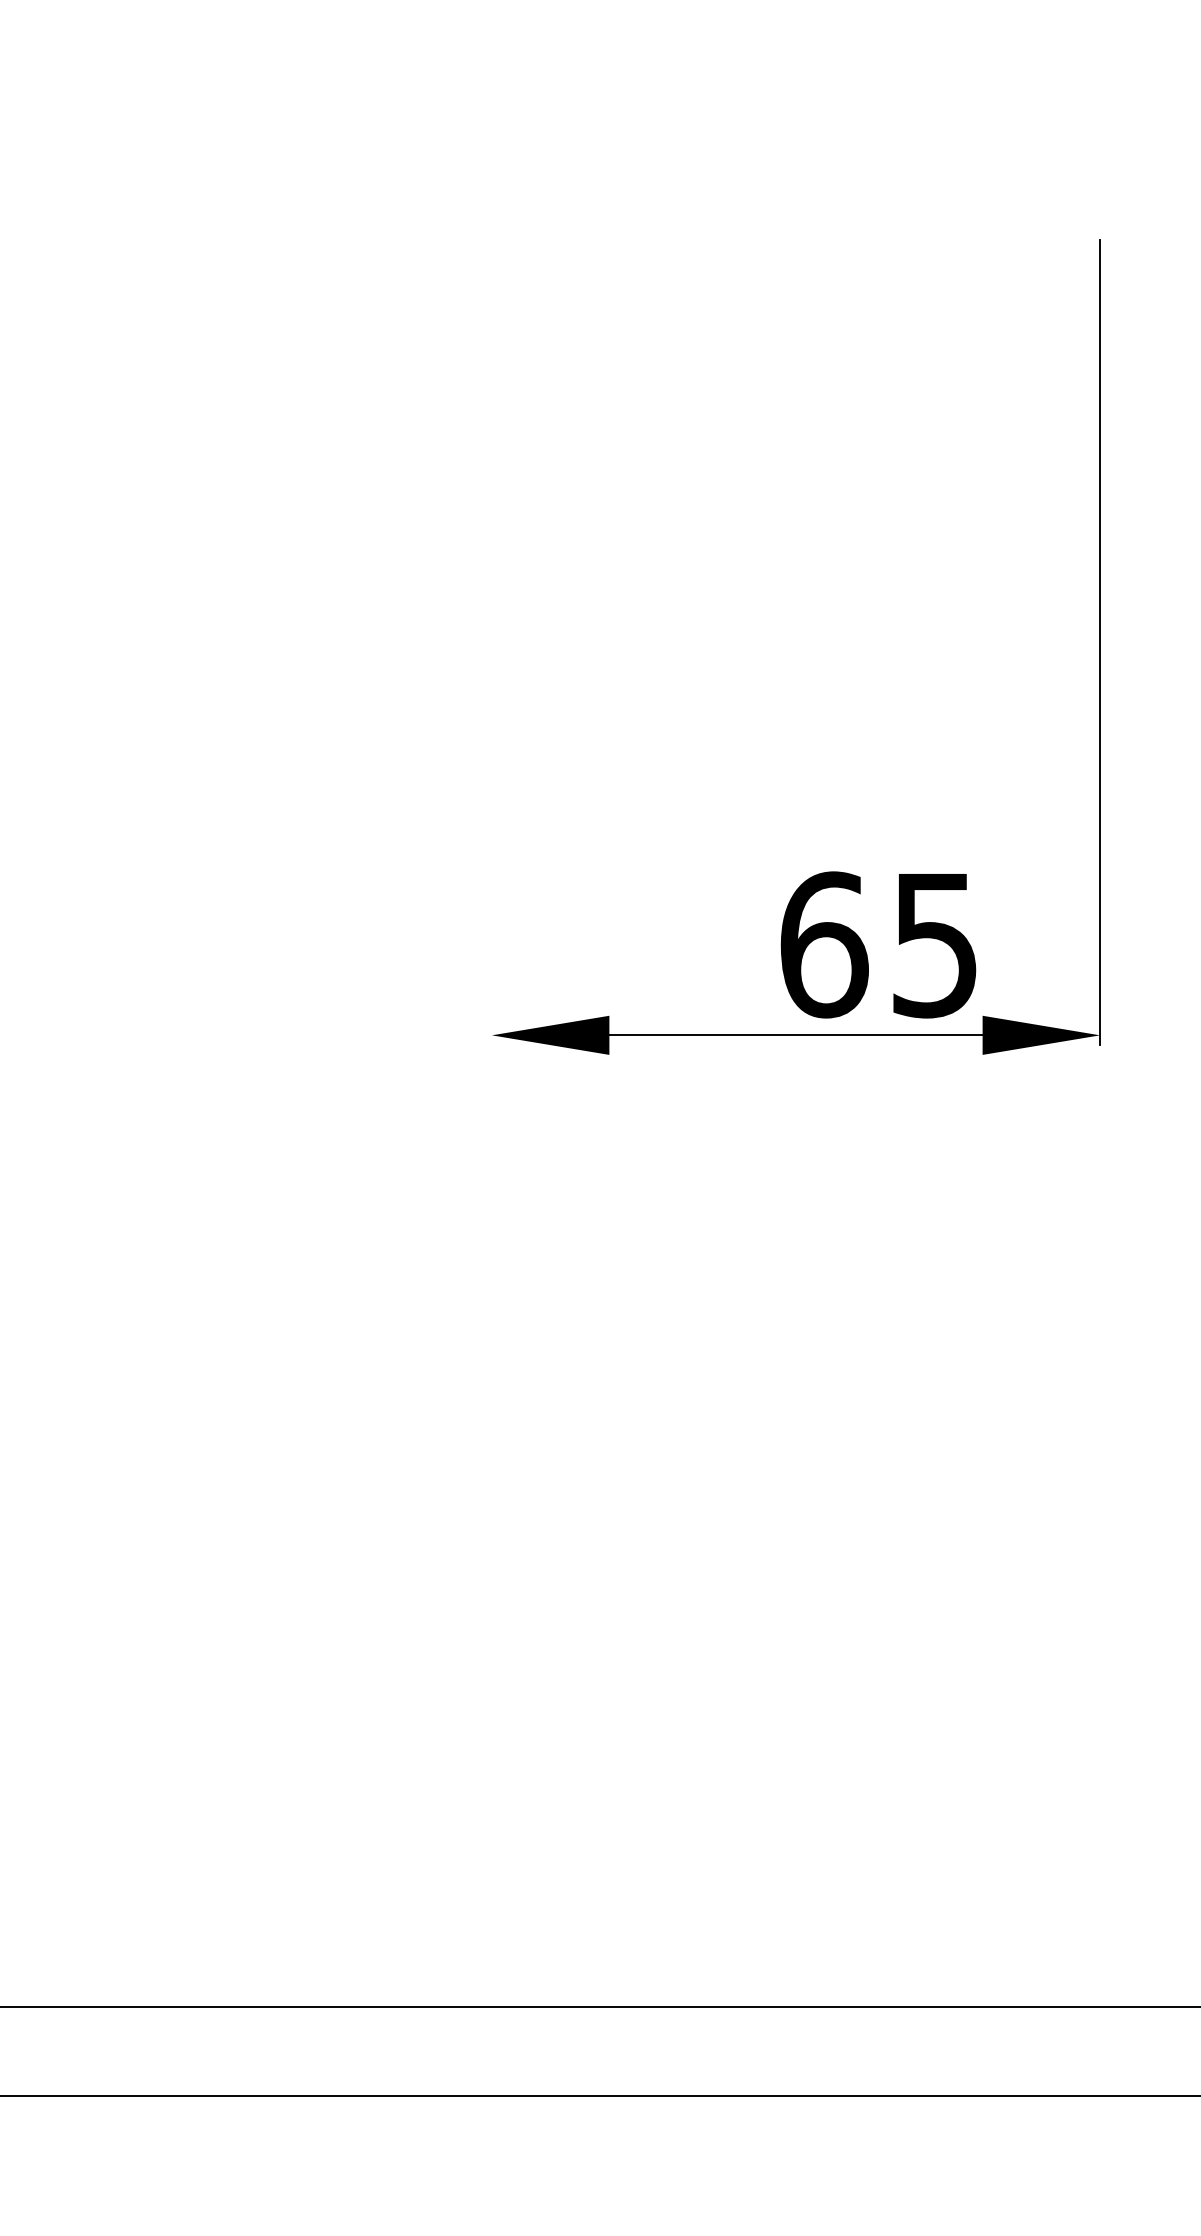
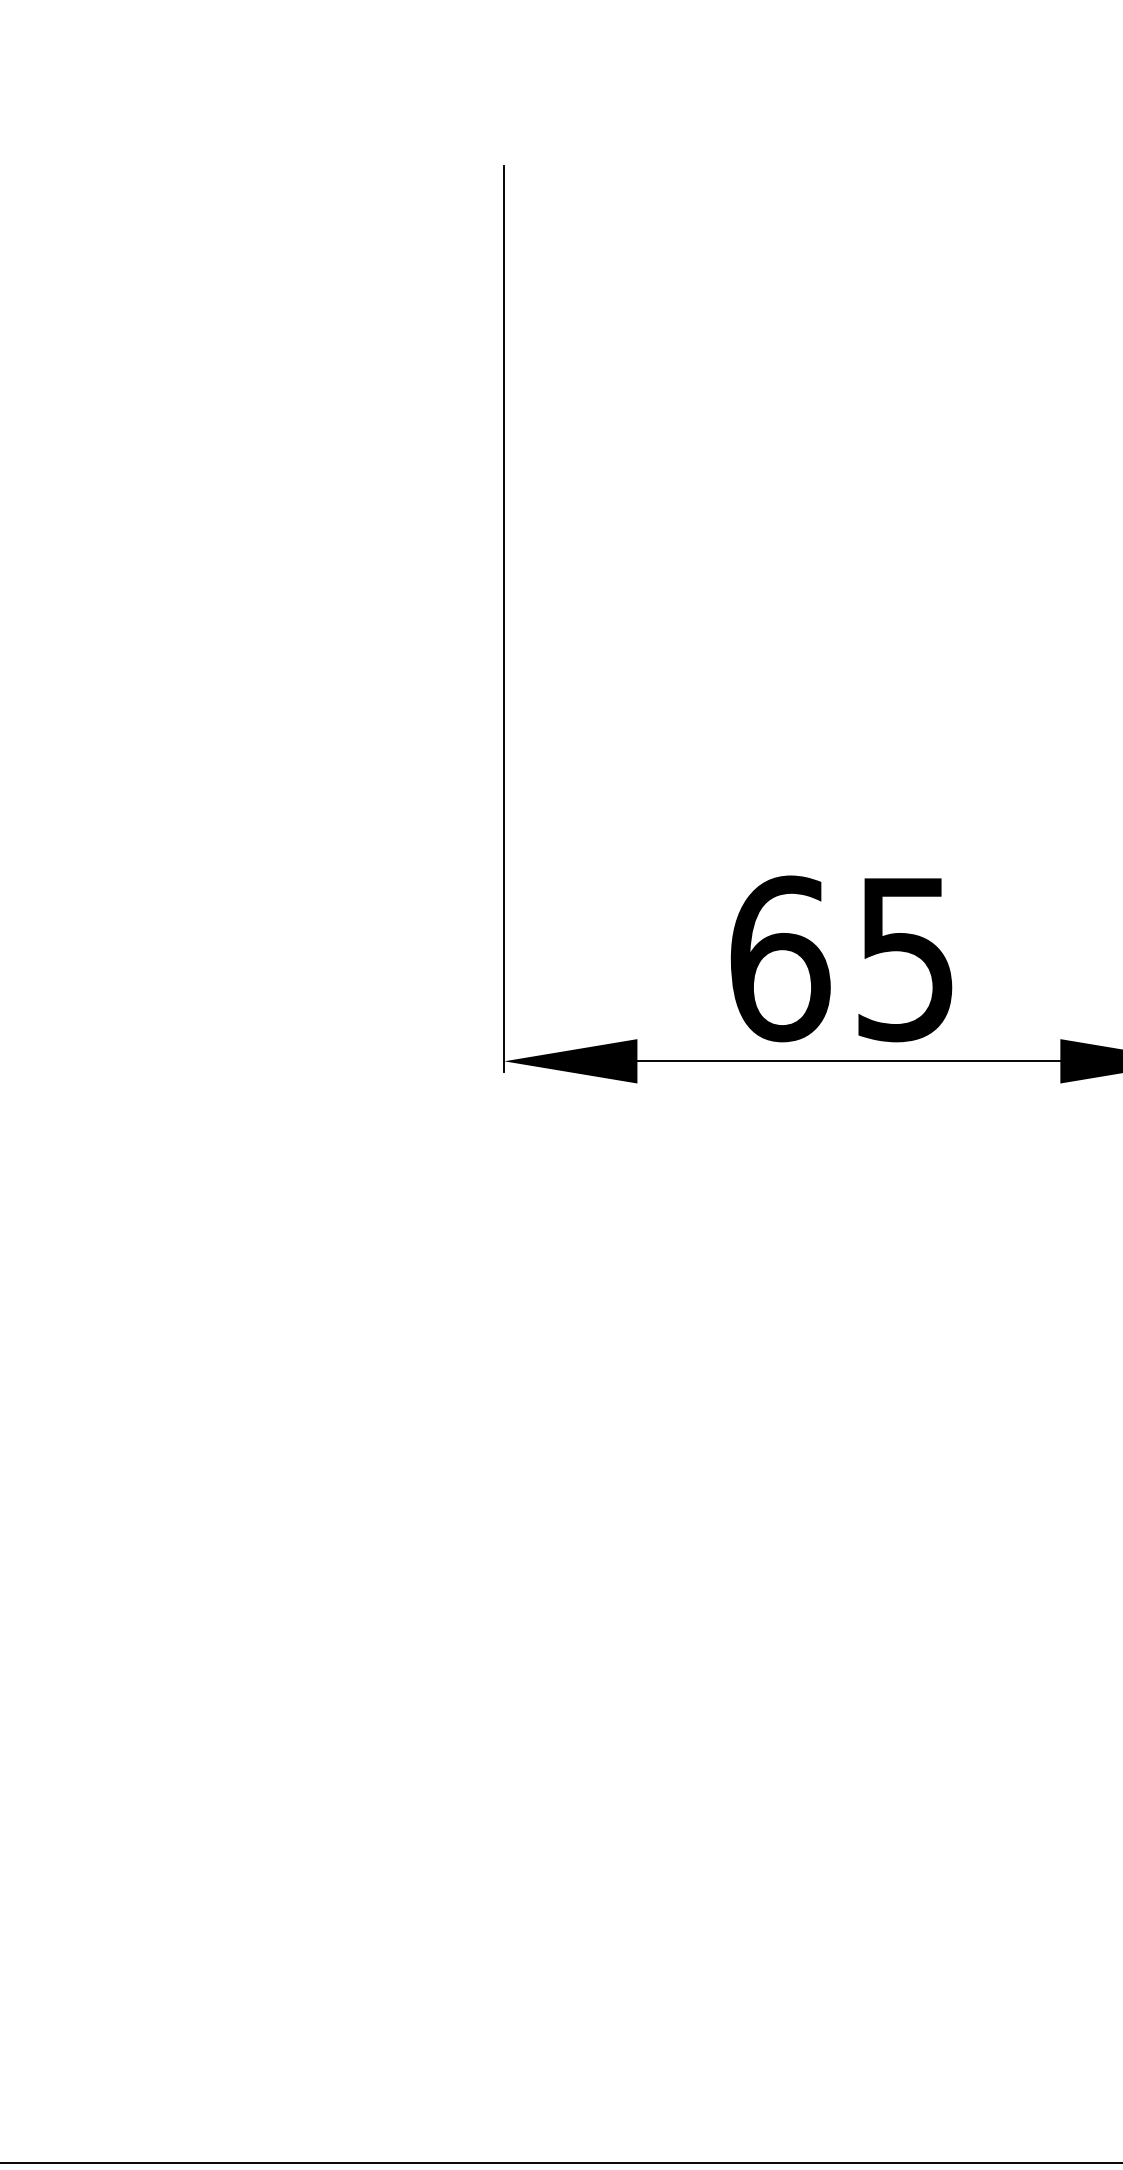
line: (491, 644) -> (503, 618), added
text: (878, 944) -> (841, 958), moved

